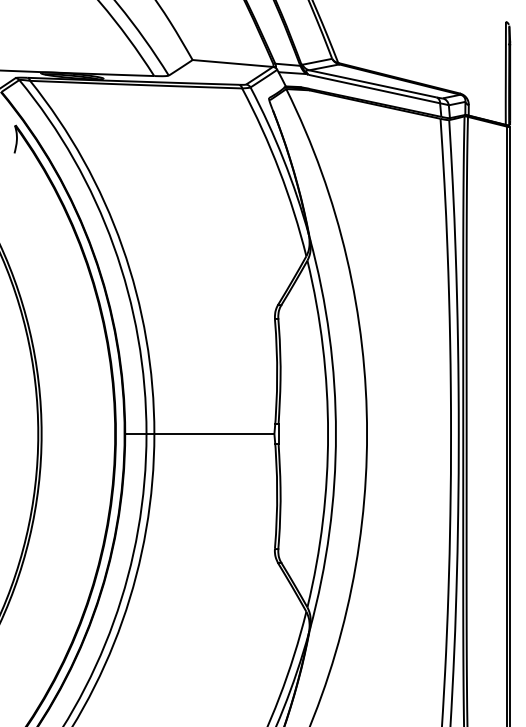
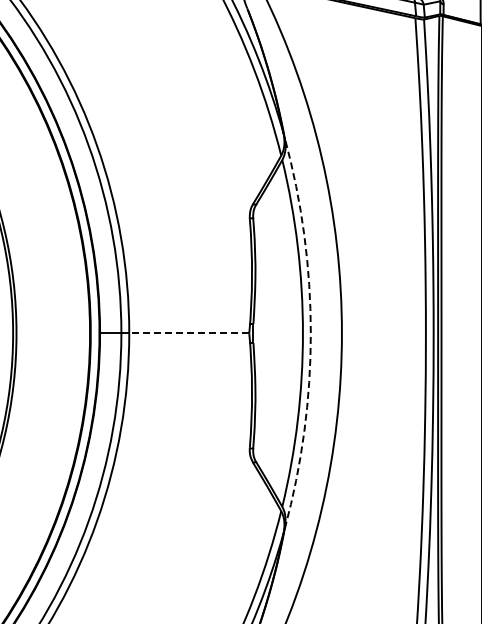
line: (213, 434) -> (188, 333), solid -> dashed
arc: (335, 434) -> (310, 333), solid -> dashed

